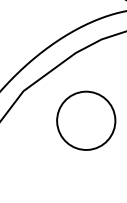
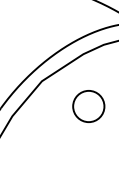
circle: (85, 120) -> (88, 106), size x0.7

